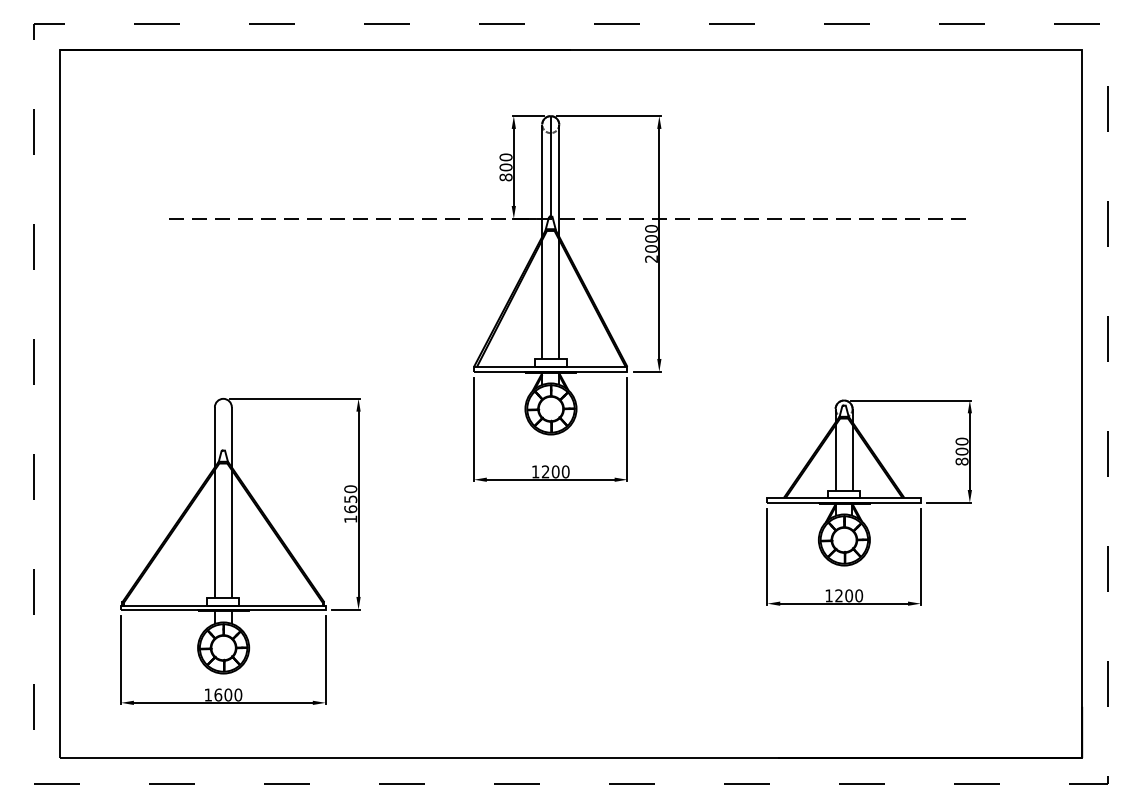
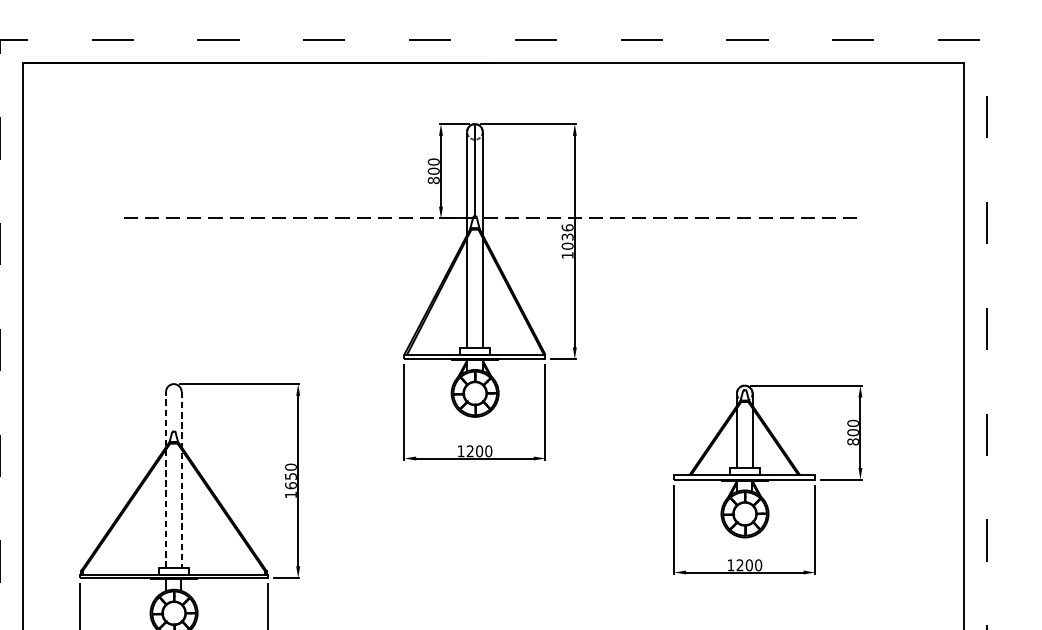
text: (651, 243) -> (567, 241), 2000 -> 1036
line: (214, 502) -> (165, 479), solid -> dashed
line: (231, 502) -> (181, 479), solid -> dashed

